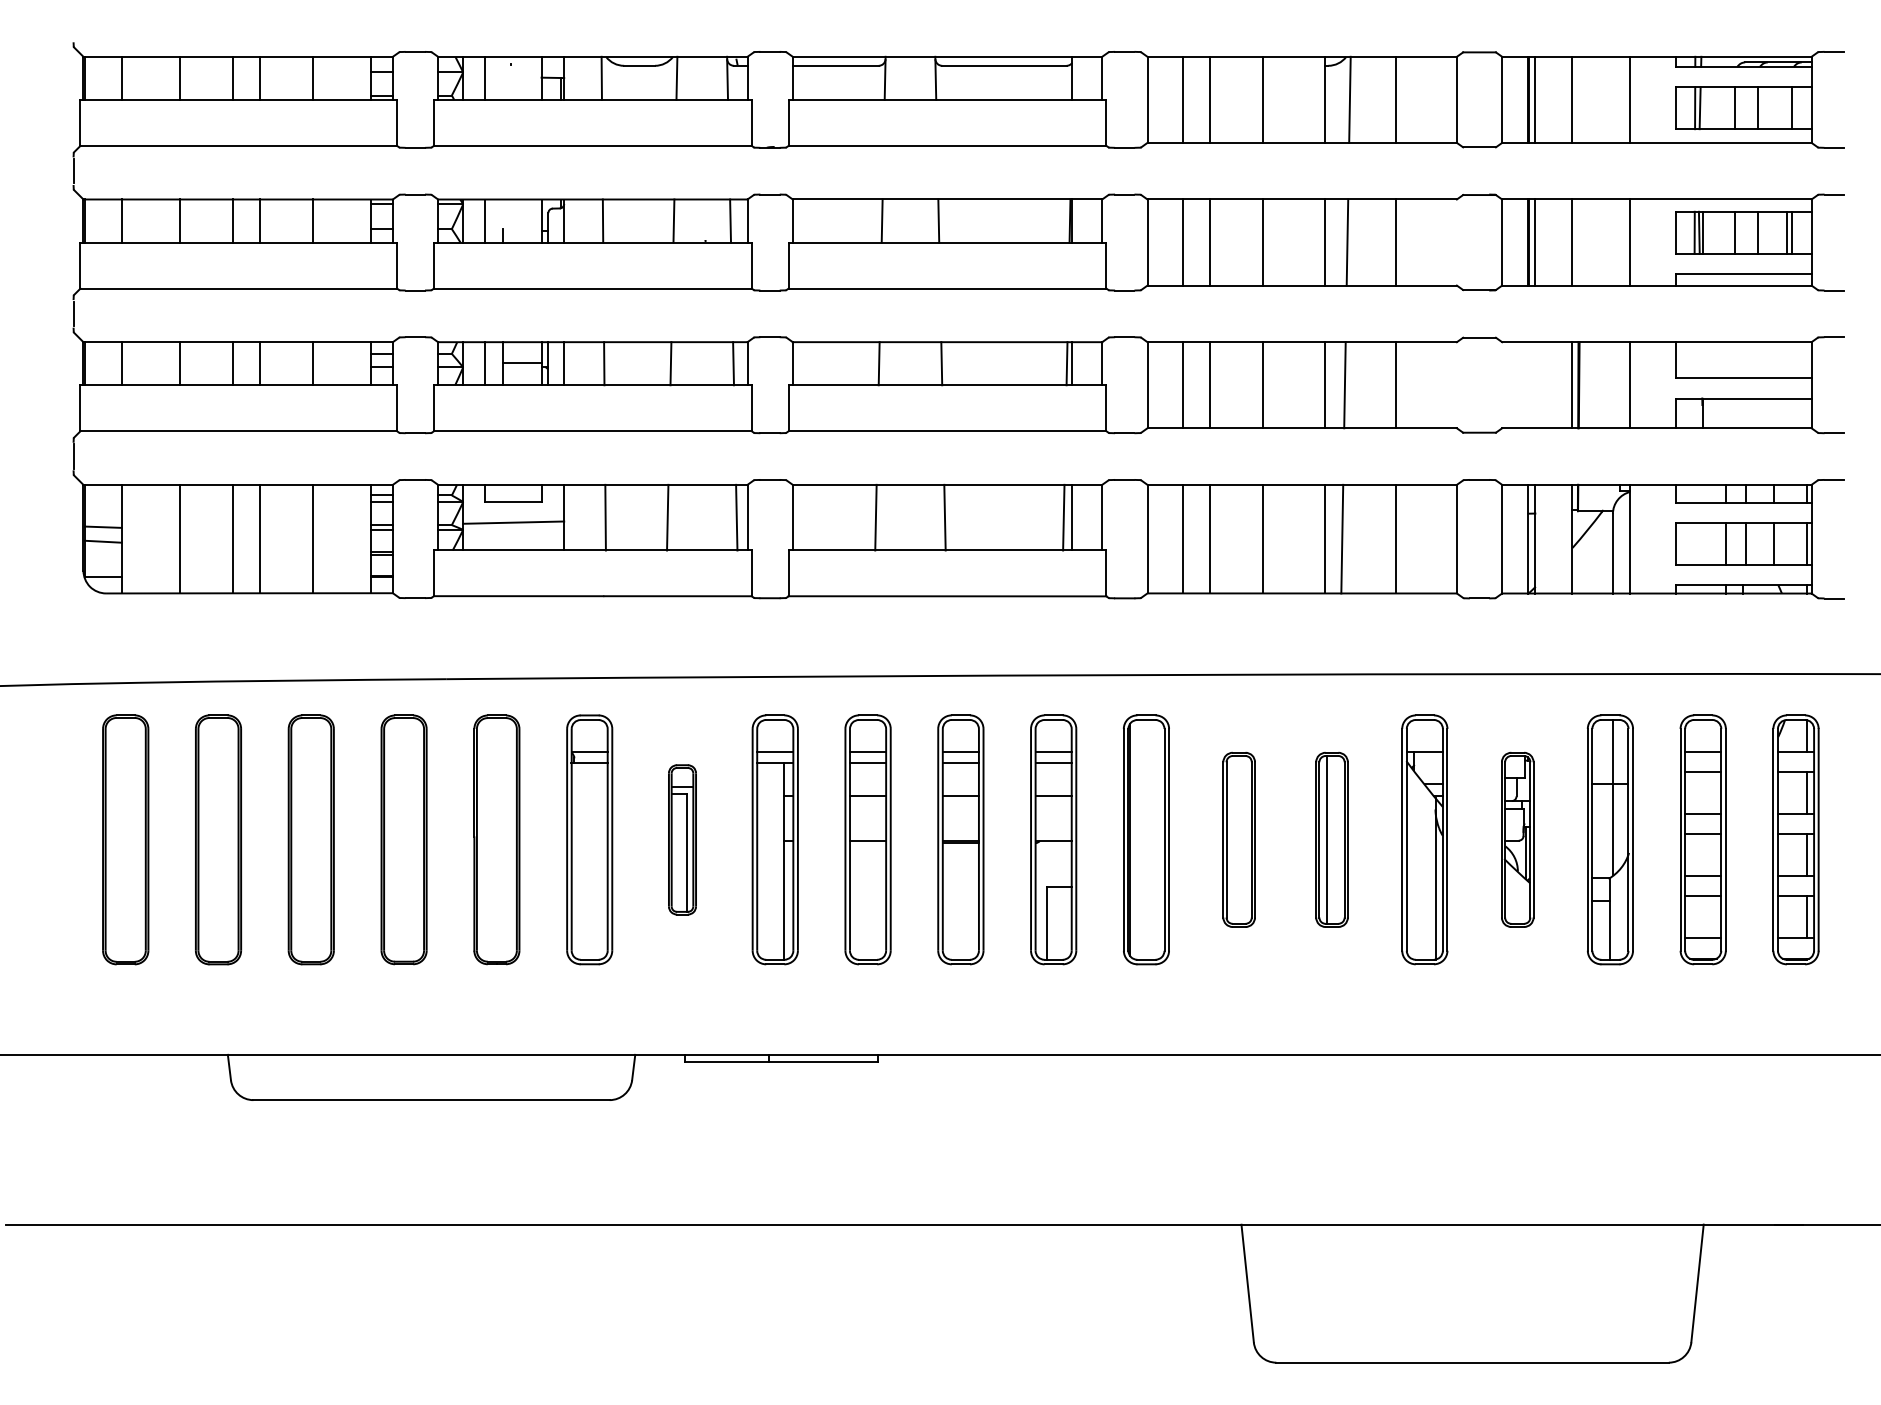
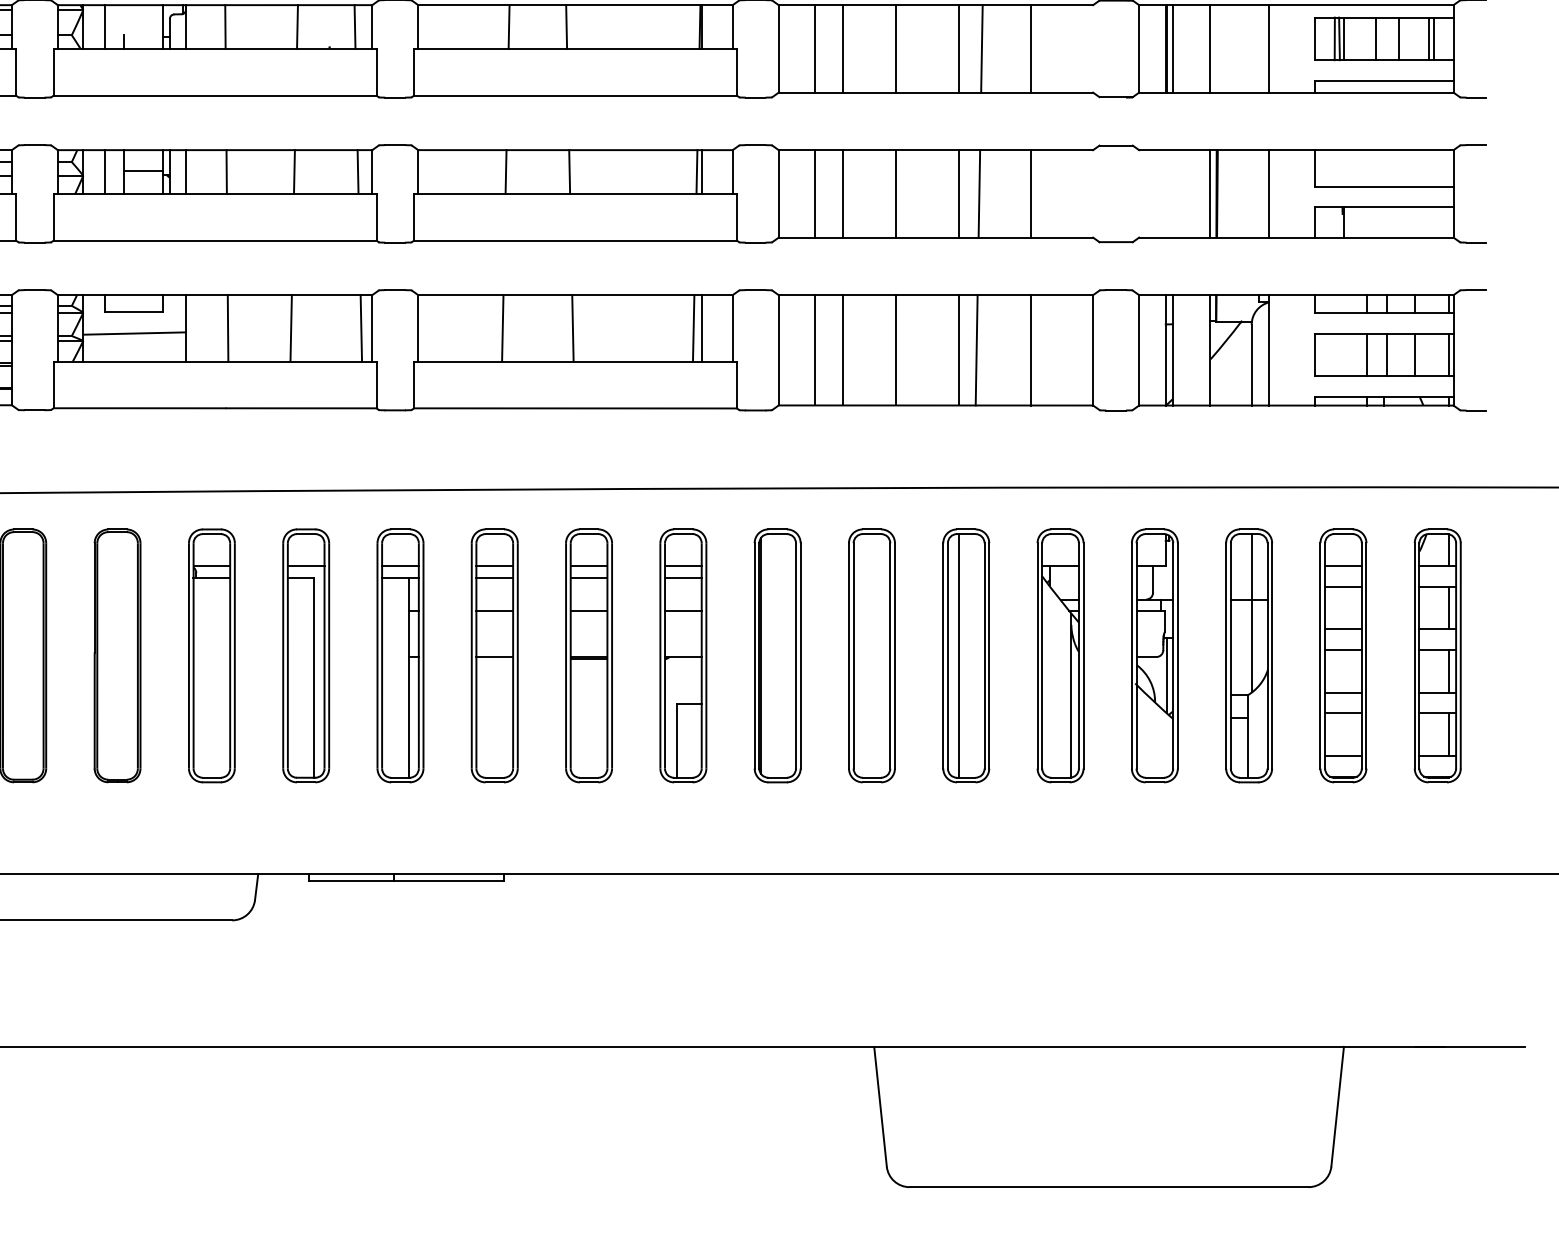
part: (682, 839) -> (306, 655), size x1.67
part: (1238, 839) -> (871, 655), size x1.43
part: (1331, 839) -> (965, 655), size x1.43
part: (1517, 839) -> (1154, 655), size x1.43

